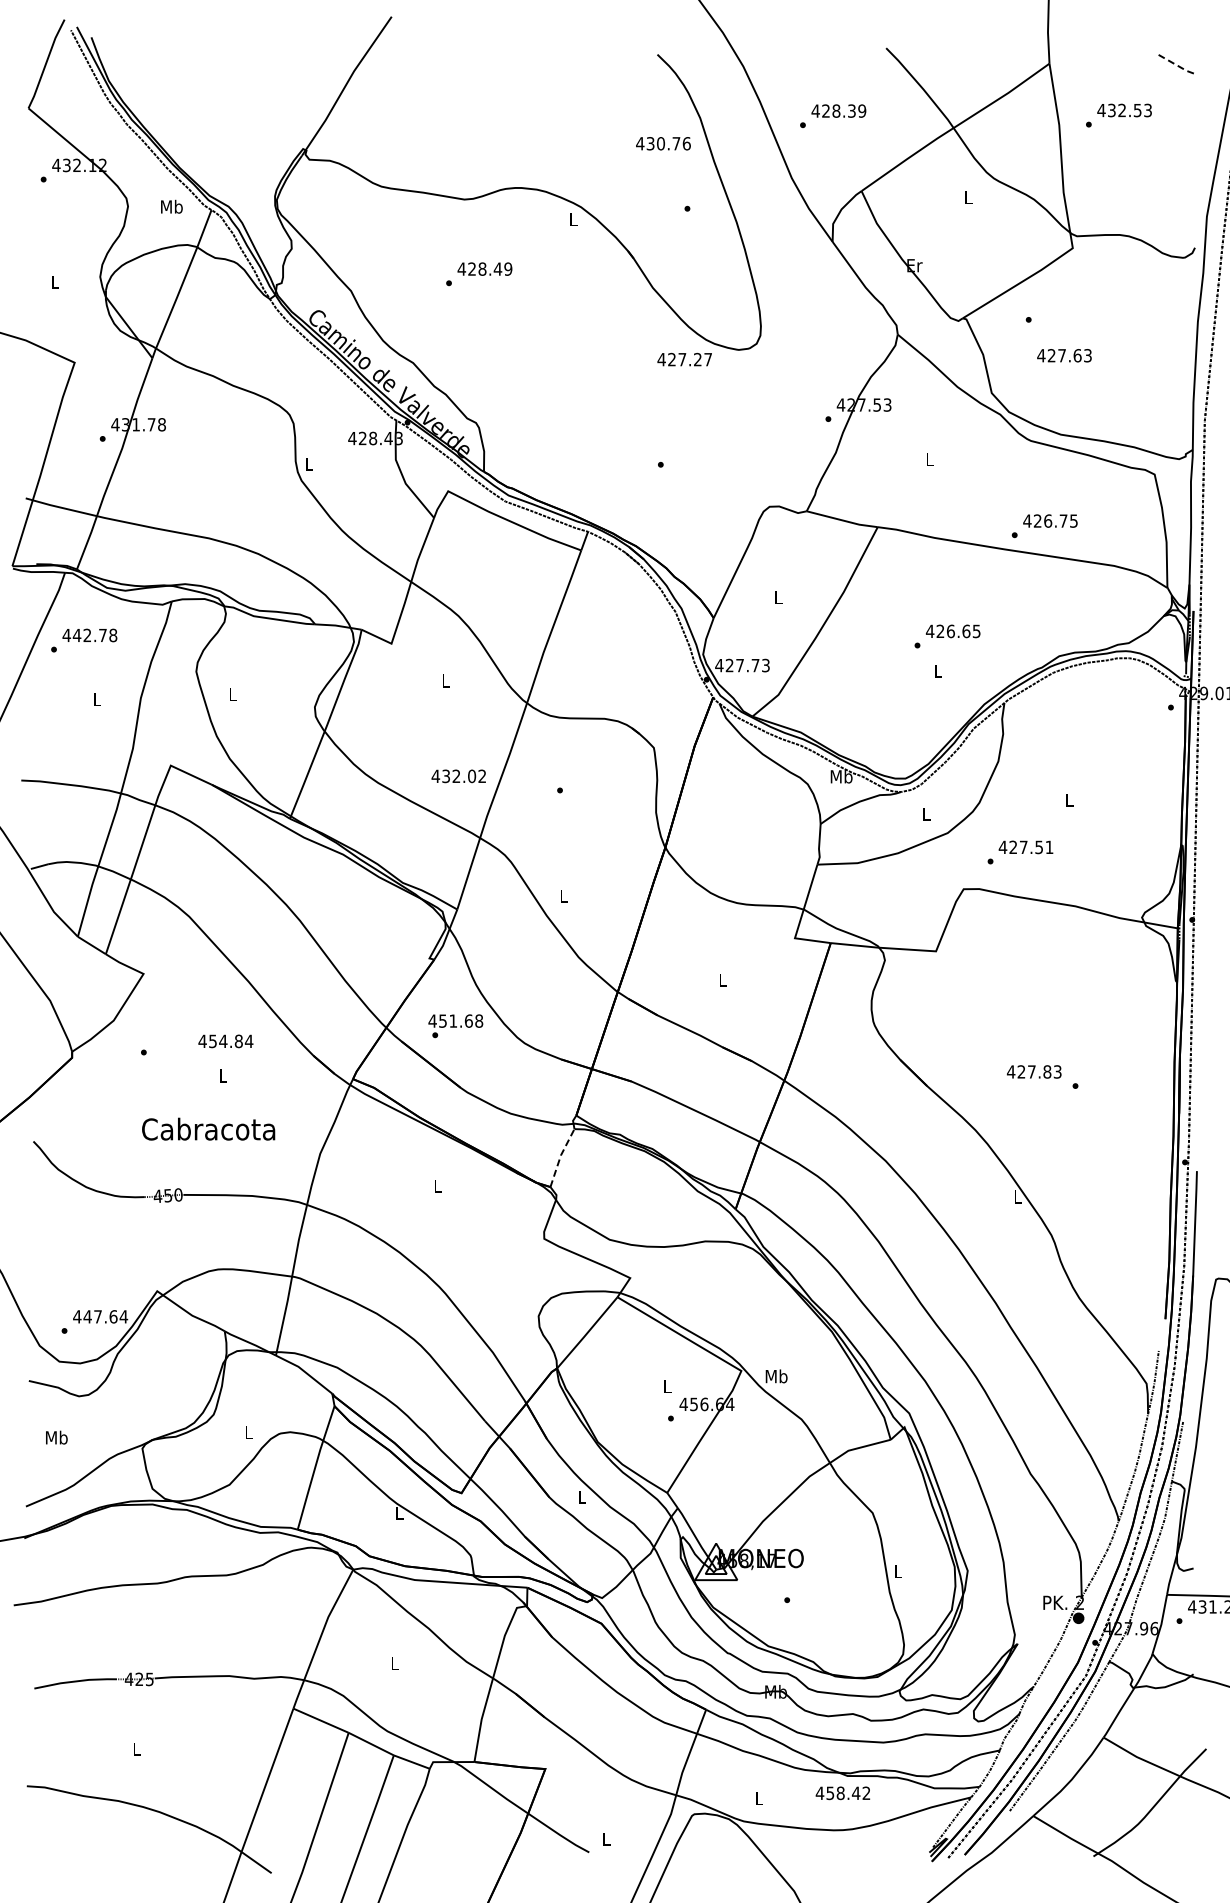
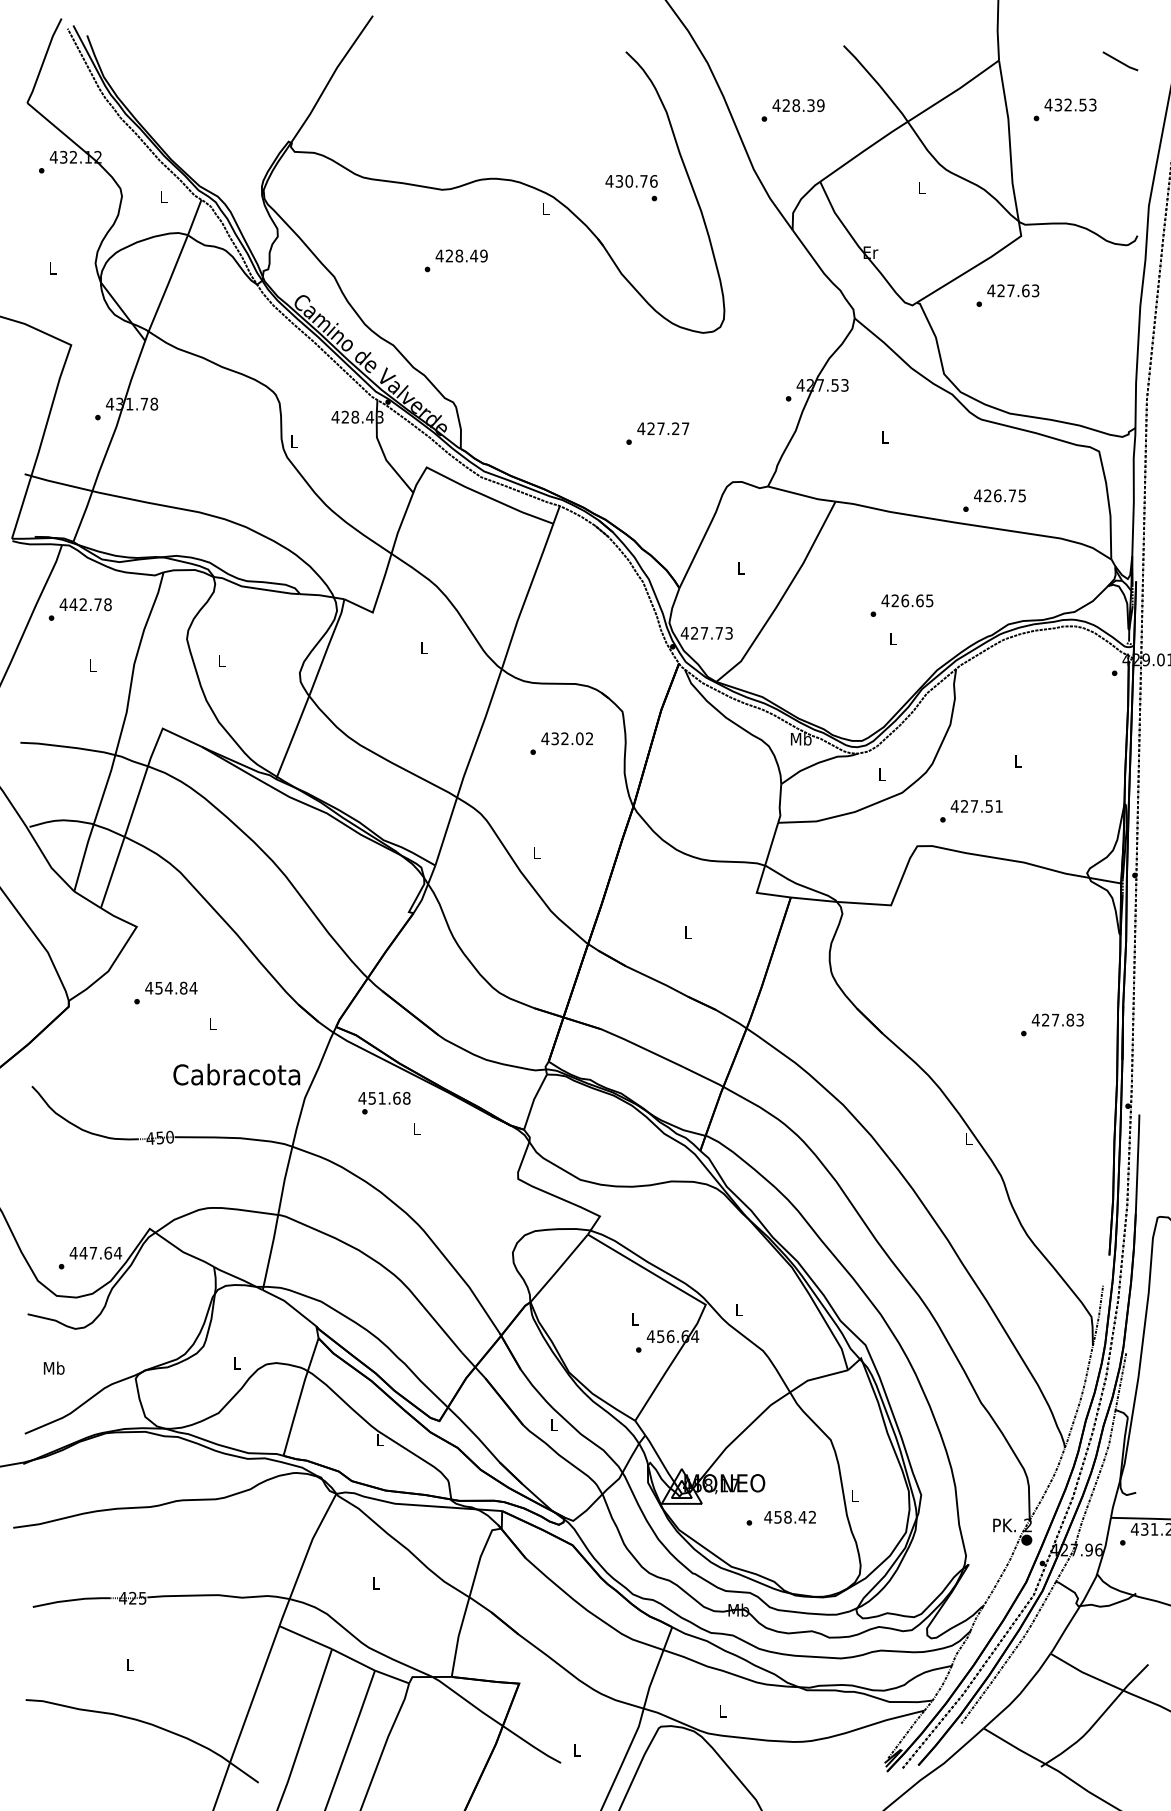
line: (1177, 65) -> (1120, 62), dashed -> solid
text: (663, 143) -> (631, 181), moved
text: (171, 206) -> (163, 196), Mb -> L
text: (1064, 355) -> (1013, 290), moved
text: (684, 359) -> (663, 428), moved
text: (458, 776) -> (566, 738), moved
text: (455, 1026) -> (384, 1103), moved
text: (225, 1041) -> (170, 988), moved
text: (1034, 1071) -> (1058, 1019), moved
text: (208, 1128) -> (236, 1073), moved
line: (560, 1156) -> (533, 1100), dashed -> solid
text: (776, 1376) -> (739, 1310), Mb -> L
text: (842, 1793) -> (789, 1517), moved

